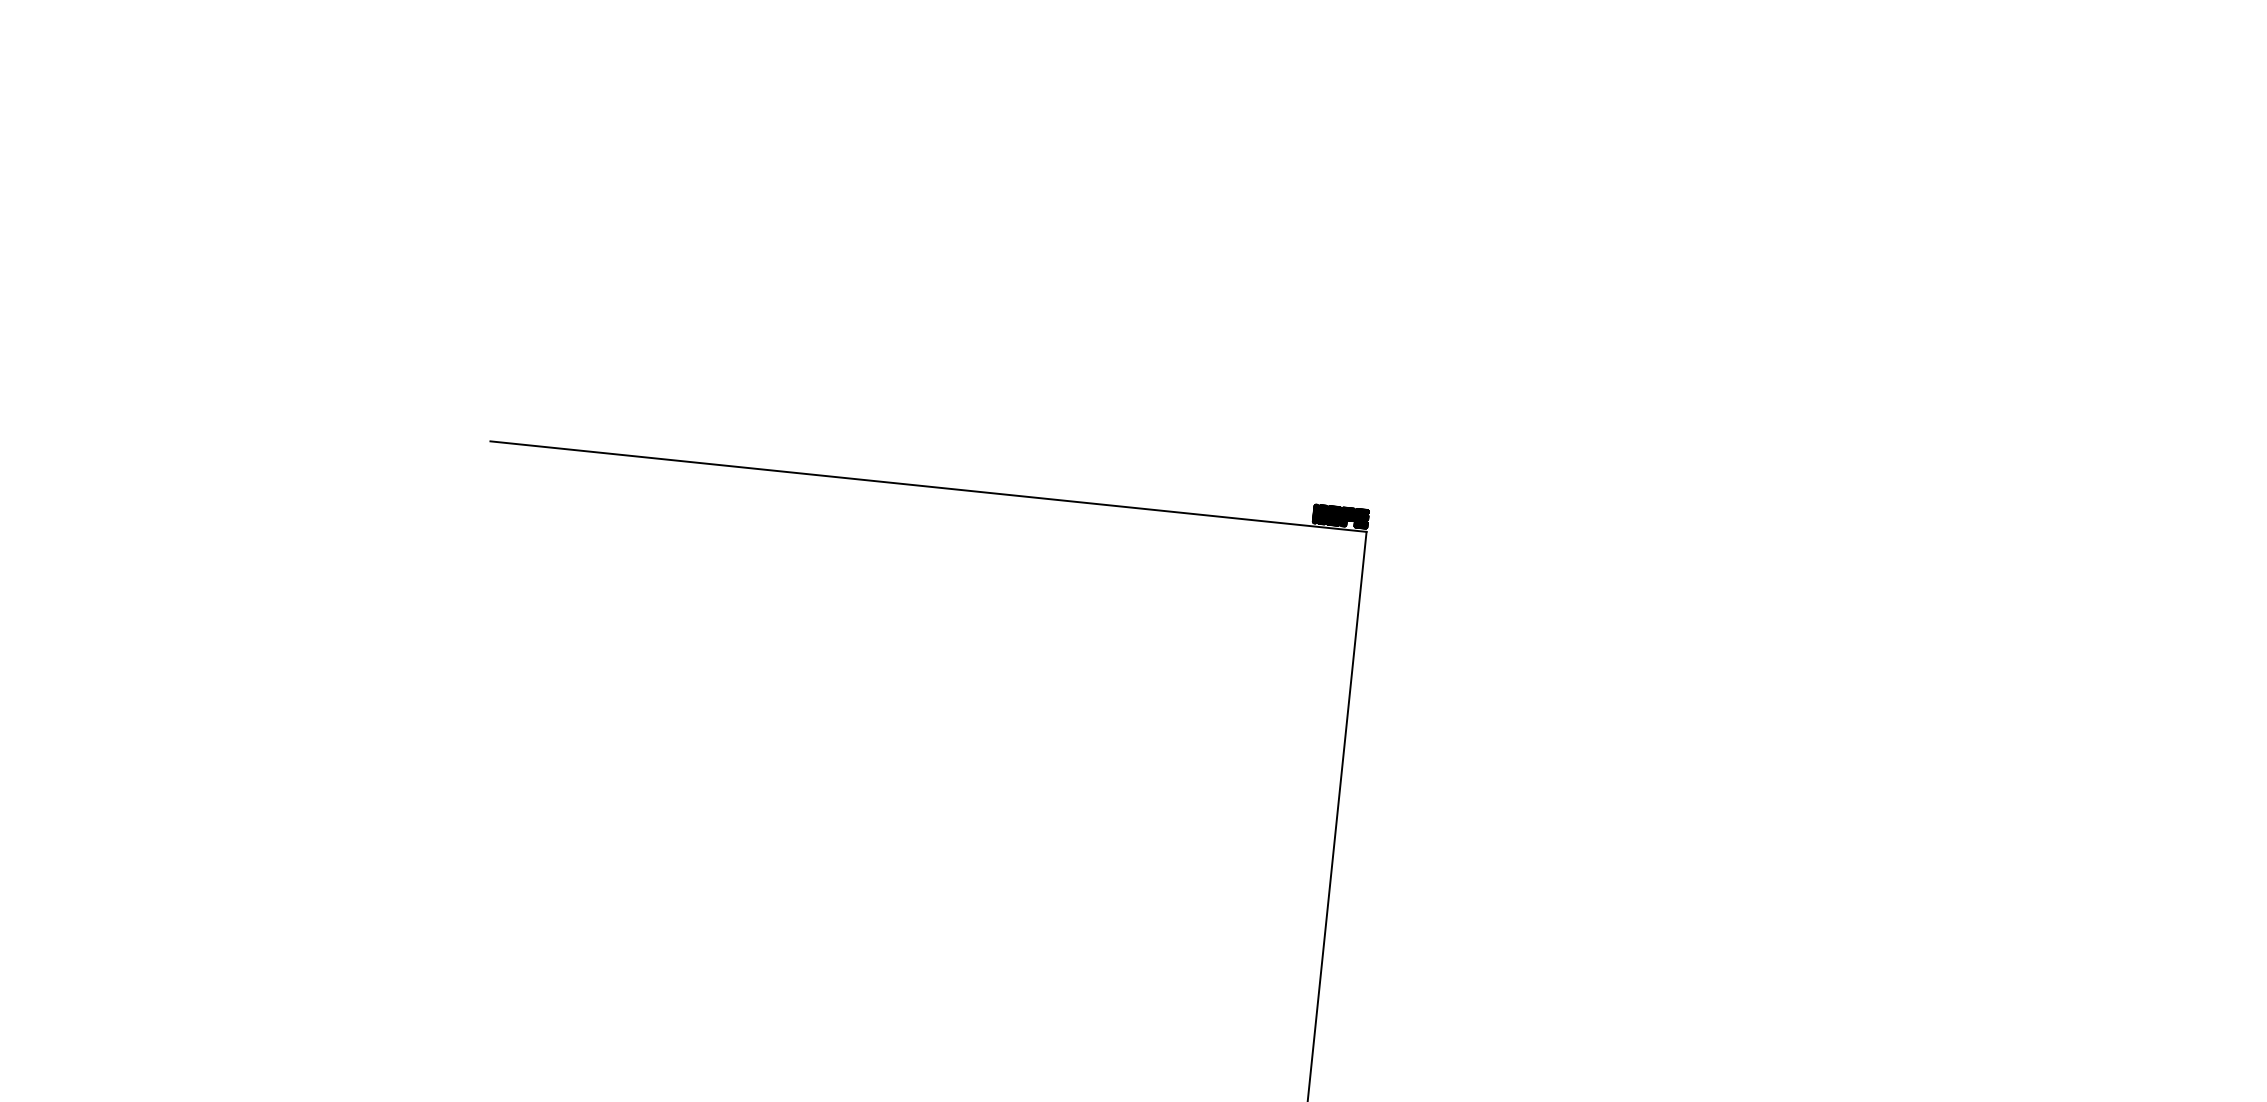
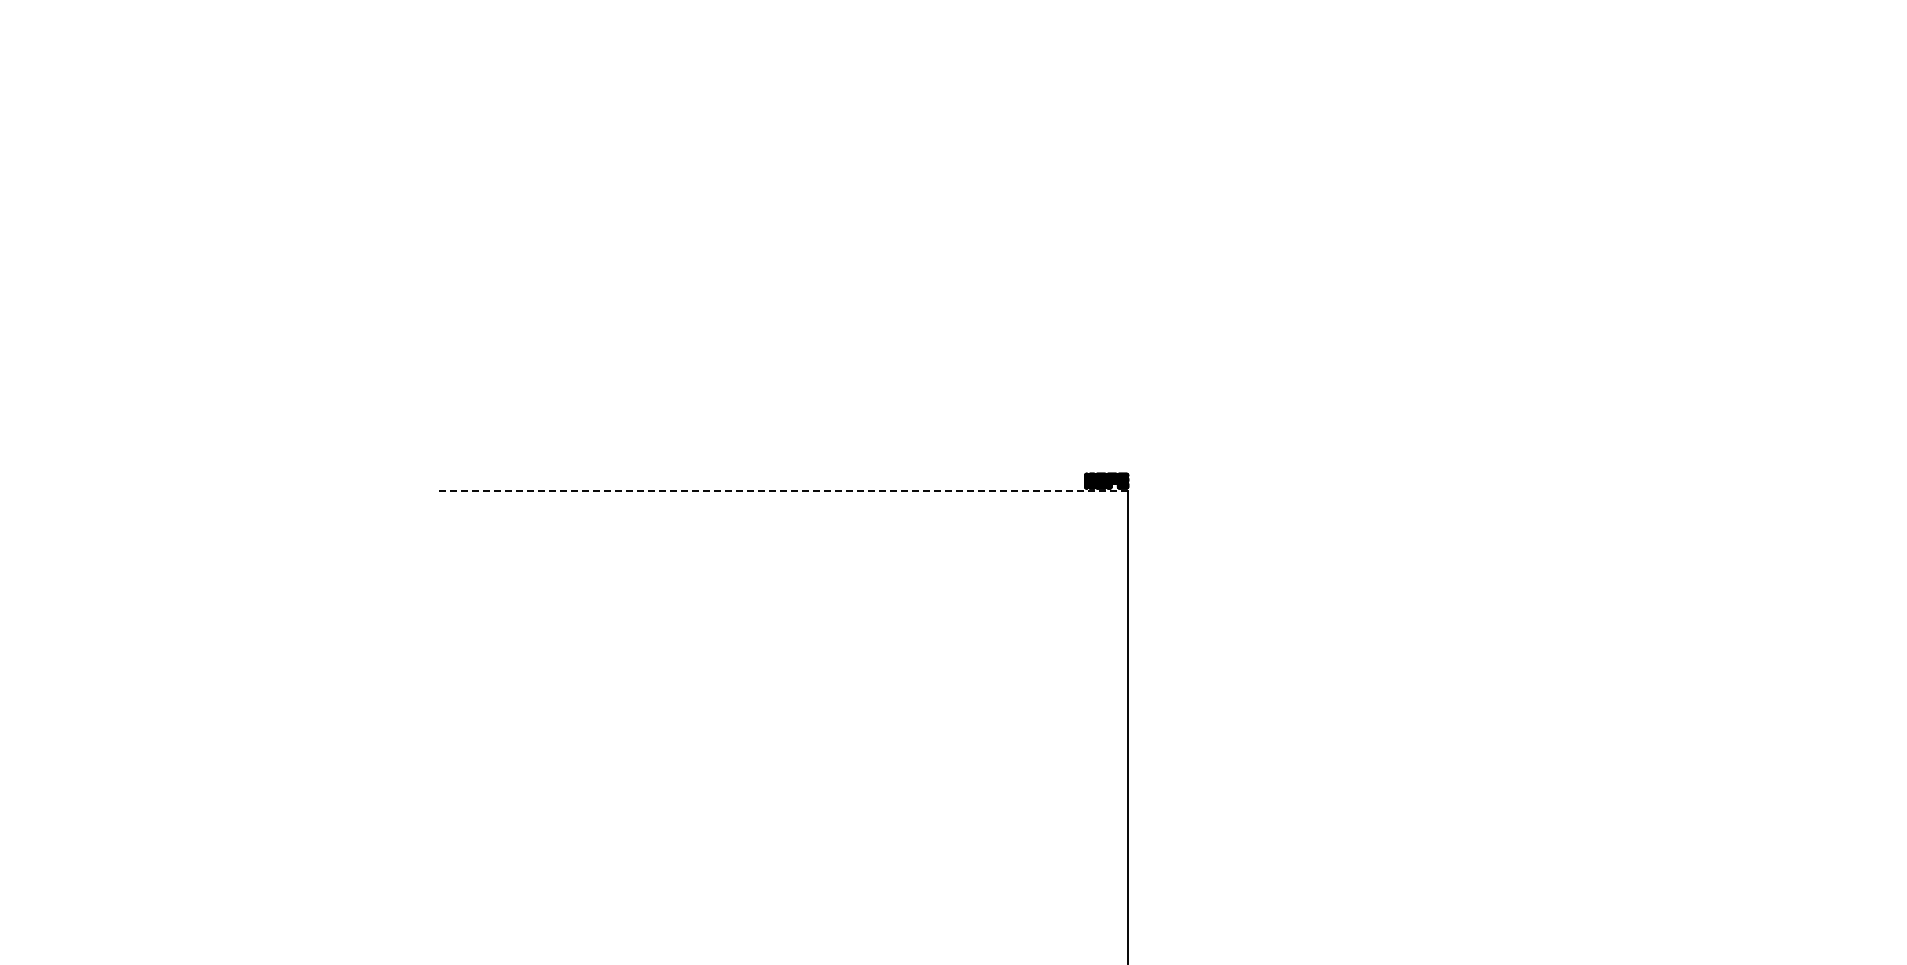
line: (928, 485) -> (781, 490), solid -> dashed

